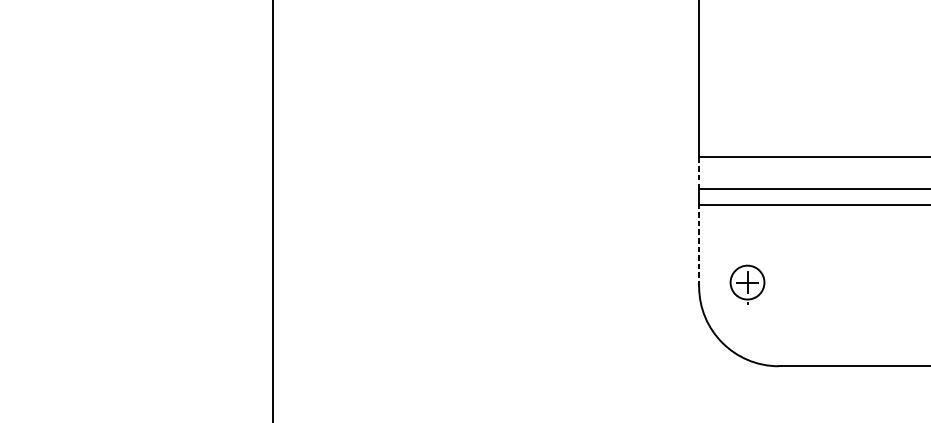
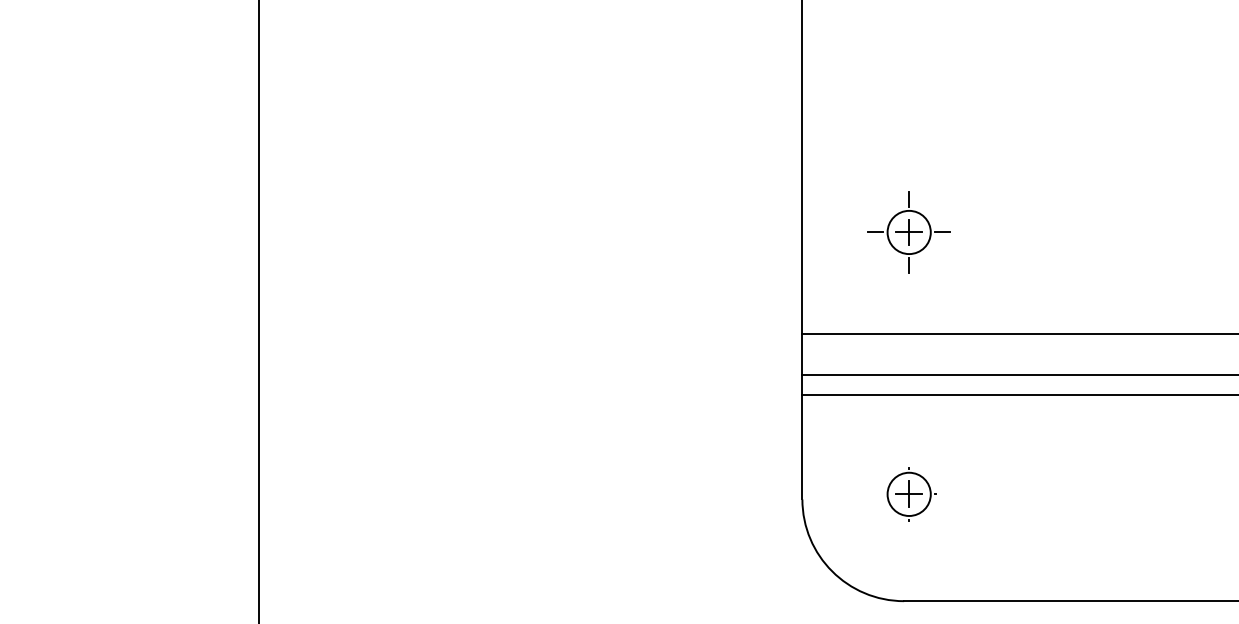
part: (782, 77) -> (908, 232), added
line: (699, 173) -> (802, 354), dashed -> solid
line: (699, 245) -> (802, 446), dashed -> solid
part: (749, 282) -> (911, 494), moved

